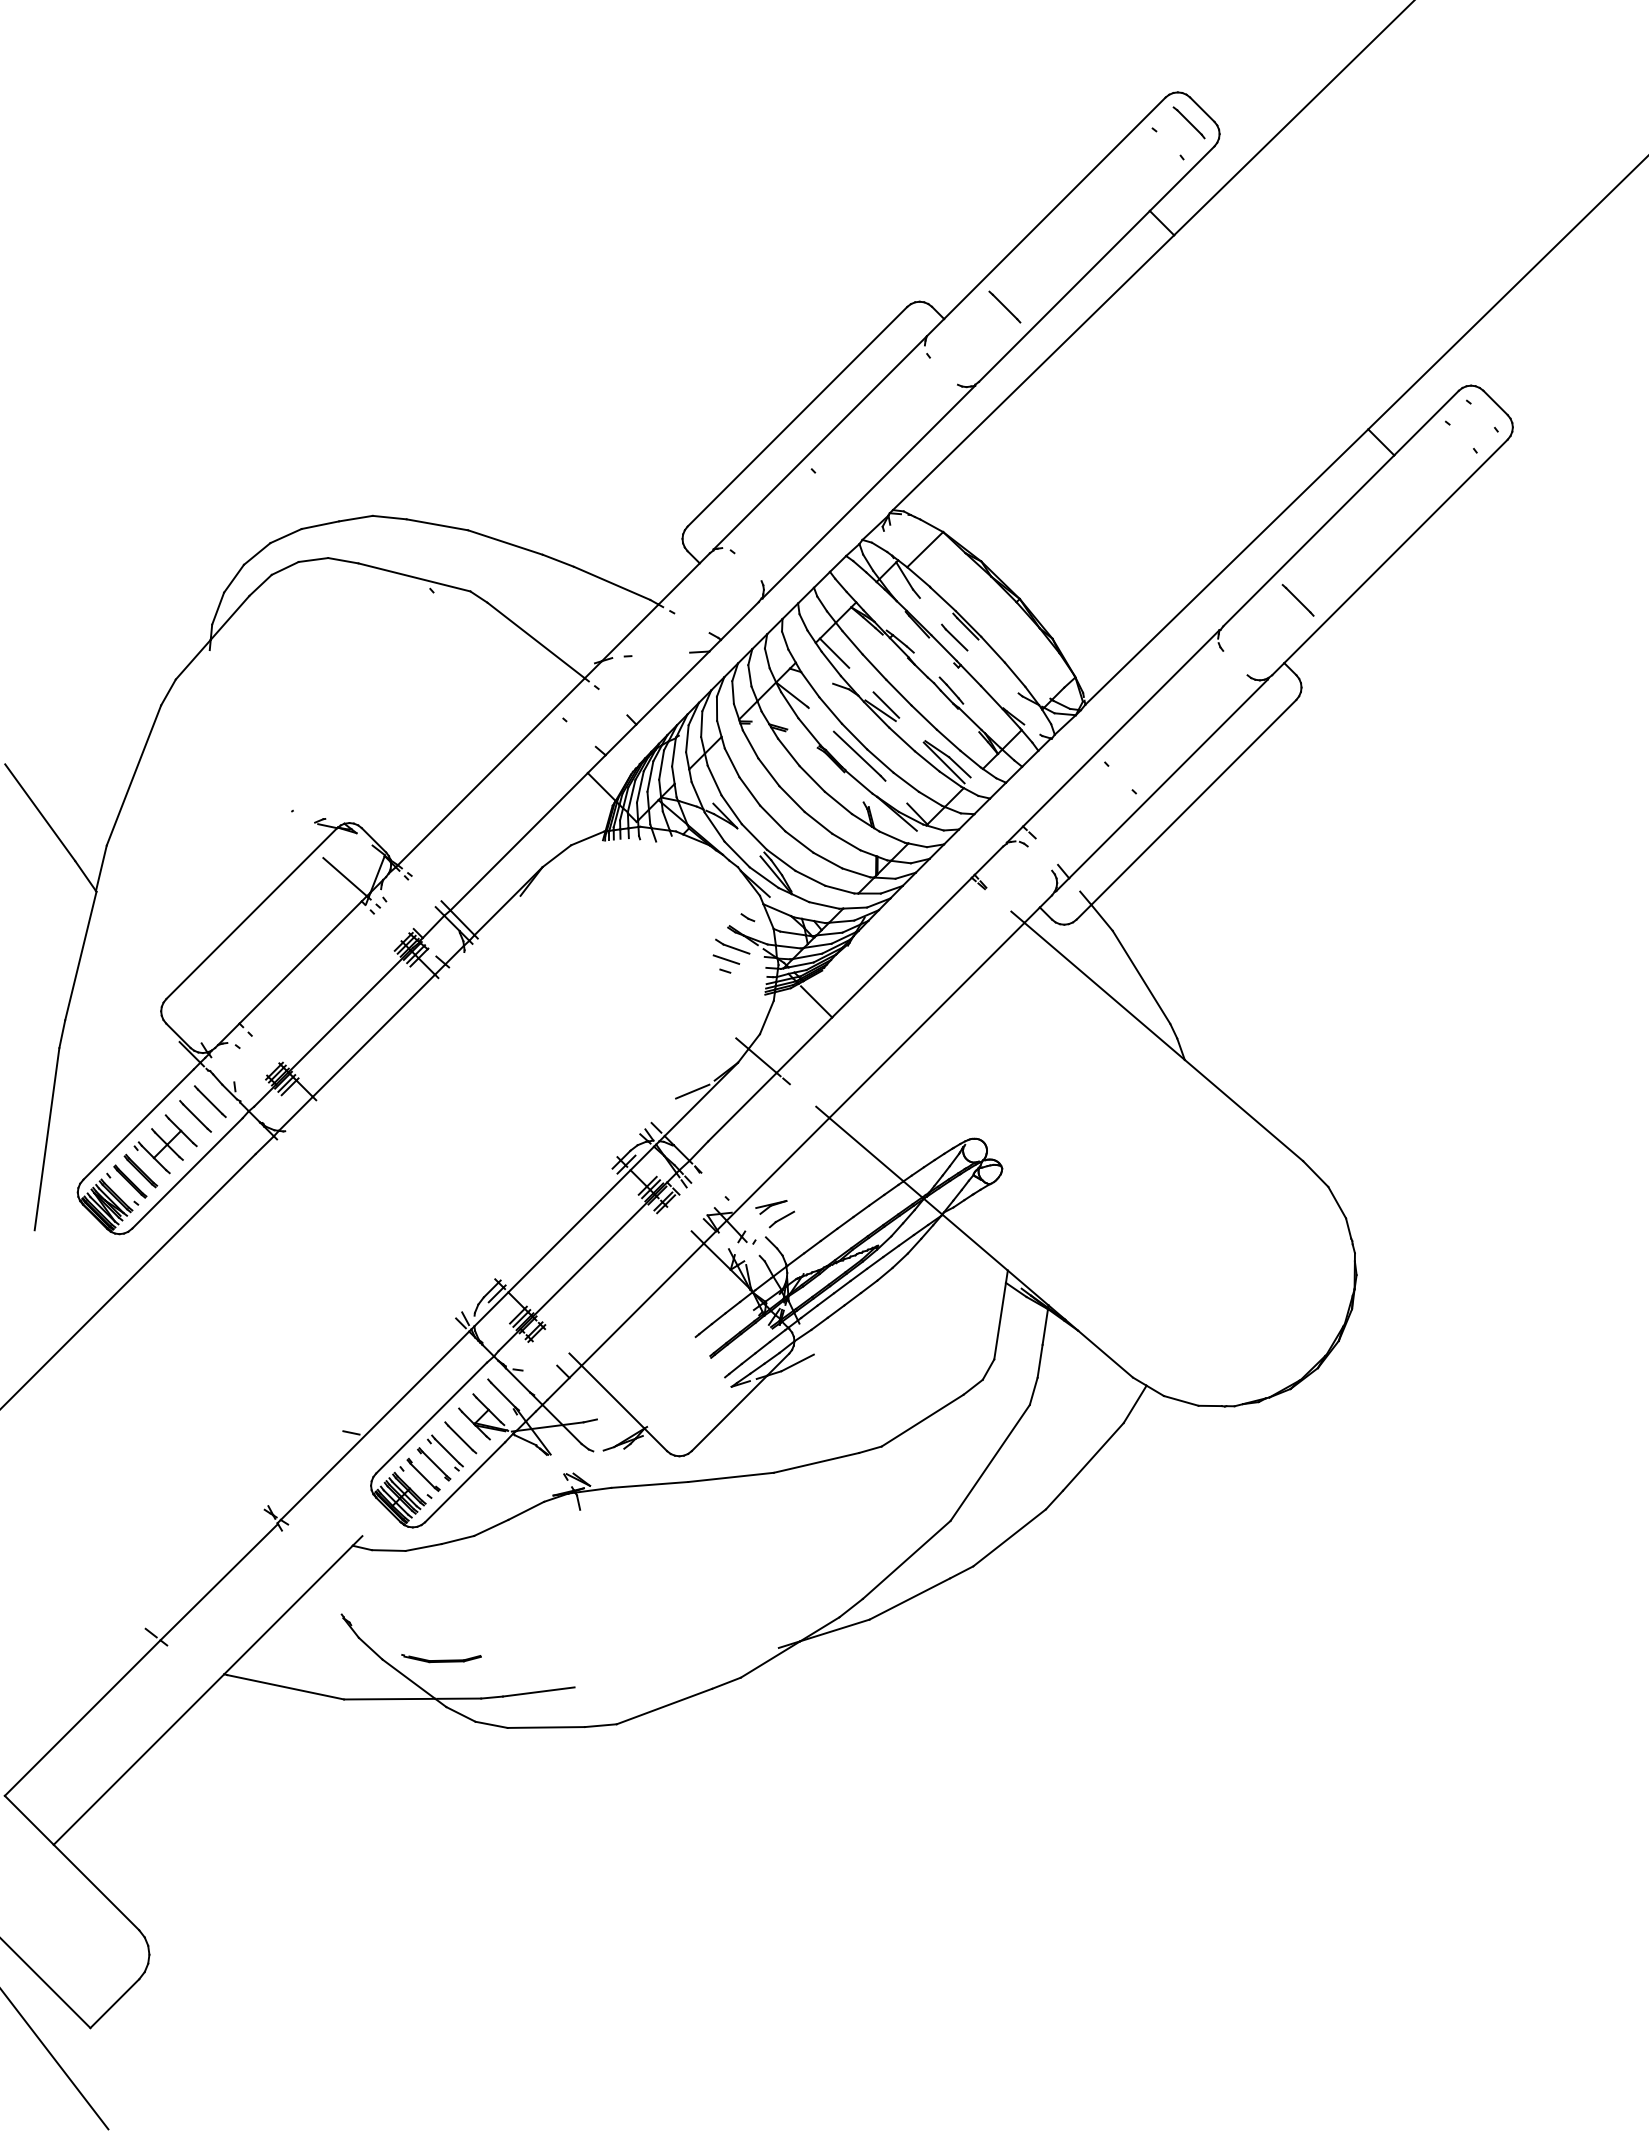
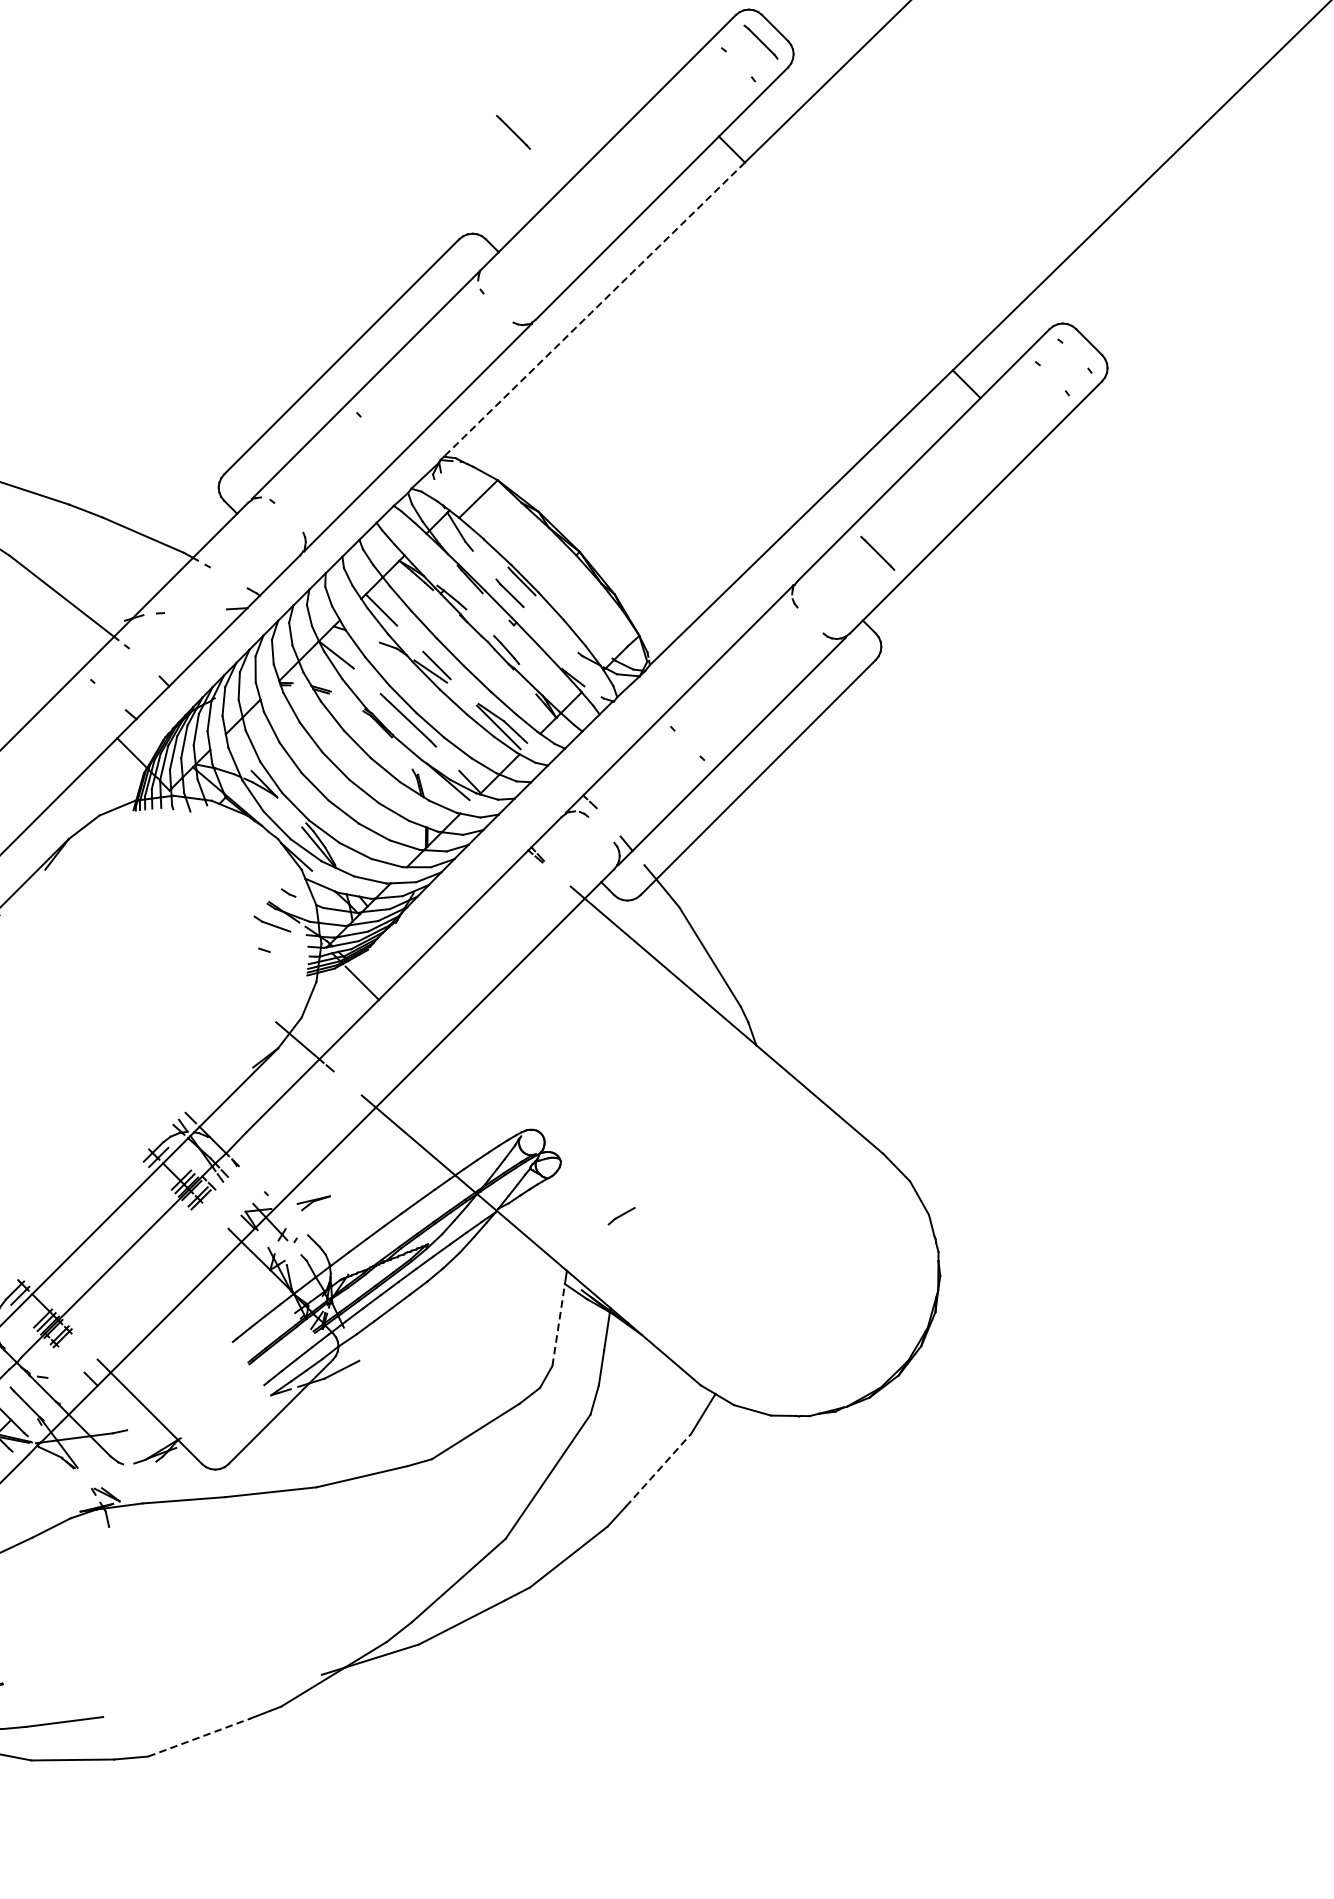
part: (1004, 306) -> (513, 131), moved
line: (1033, 372) -> (594, 309), solid -> dashed
line: (726, 959) -> (265, 937), removed
line: (692, 1091) -> (229, 1079), removed
part: (781, 1219) -> (621, 1216), moved
line: (1000, 1321) -> (559, 1325), solid -> dashed
line: (1093, 1456) -> (658, 1469), solid -> dashed
line: (664, 1706) -> (199, 1737), solid -> dashed

